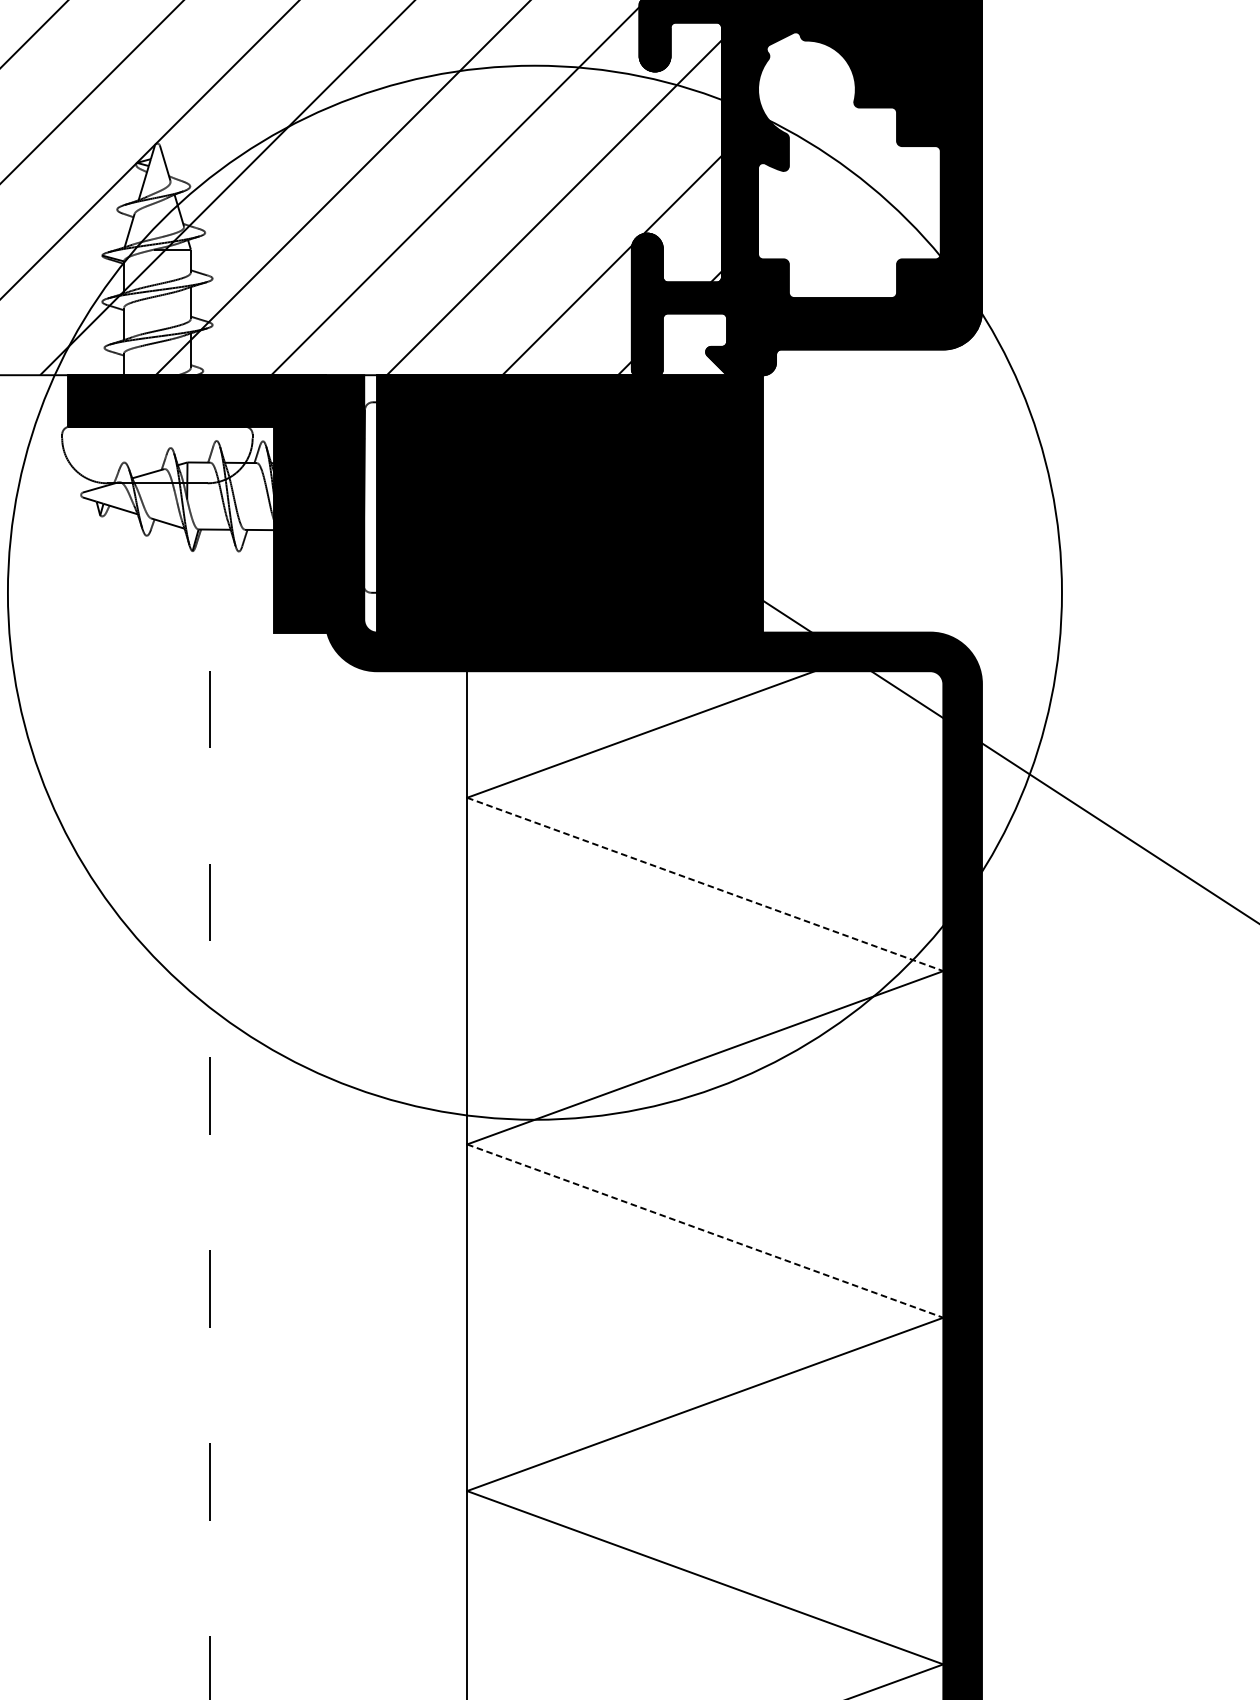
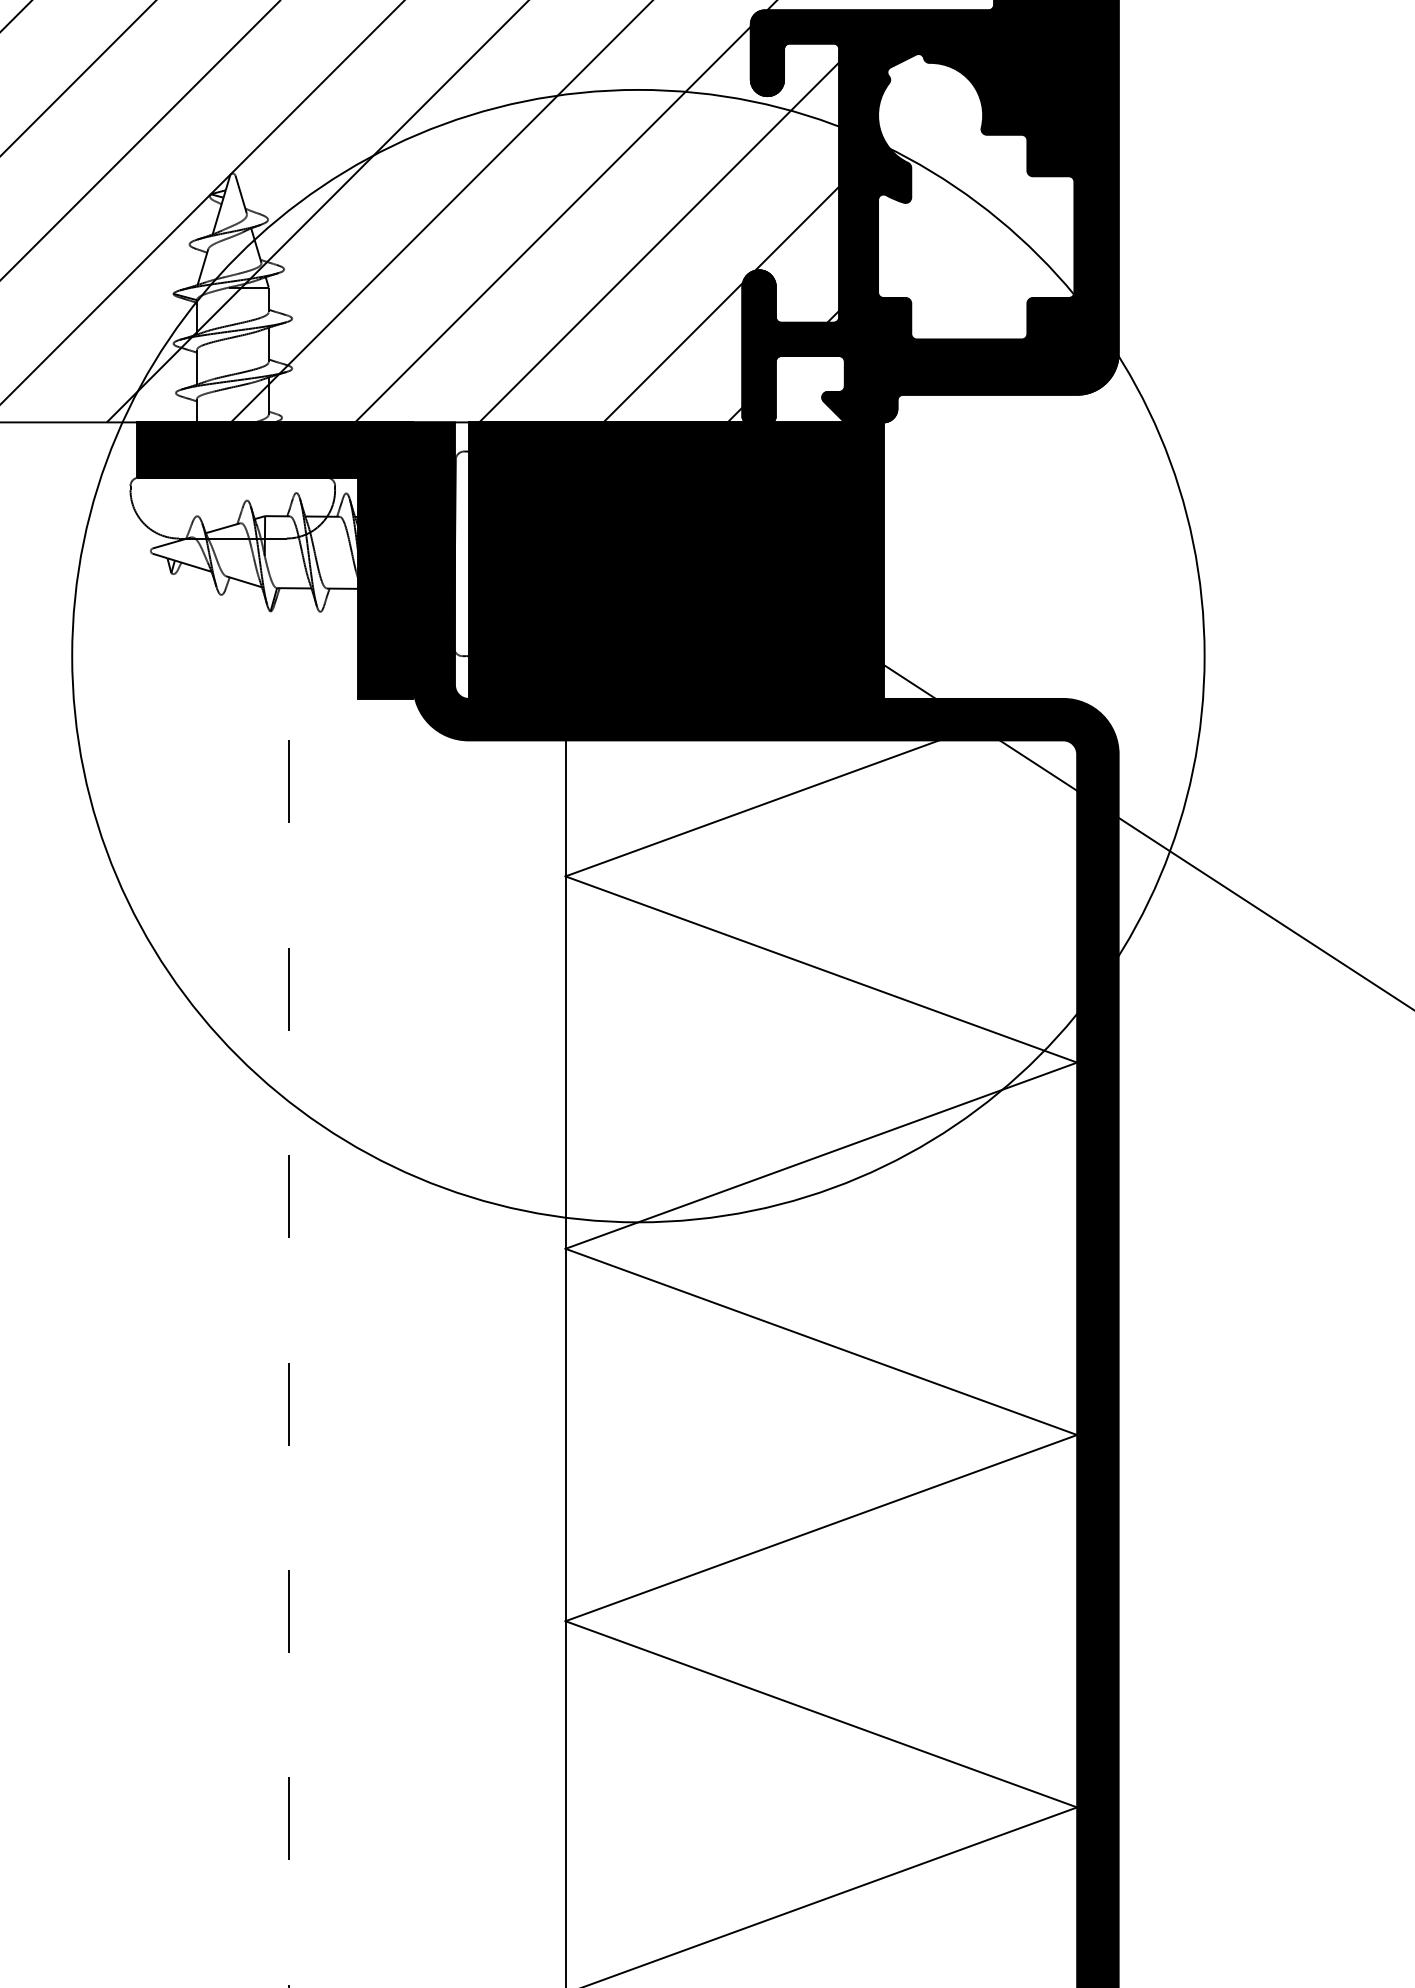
line: (705, 884) -> (821, 969), dashed -> solid
line: (705, 1231) -> (821, 1342), dashed -> solid

